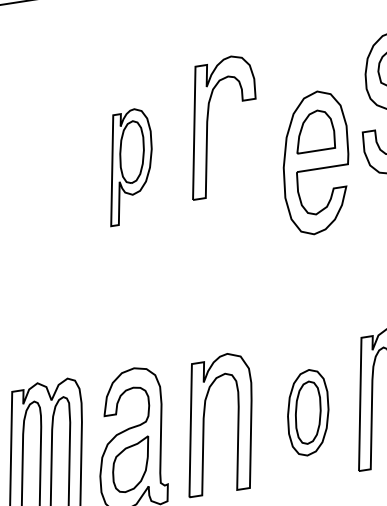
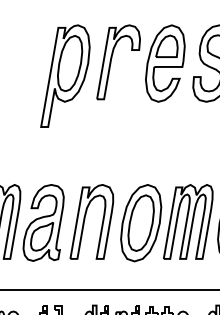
part: (316, 162) -> (165, 63), moved
part: (128, 165) -> (65, 75), size x1.67
part: (308, 413) -> (141, 223), size x1.67

